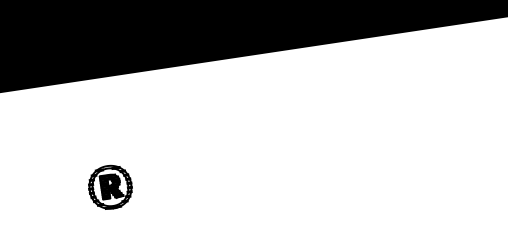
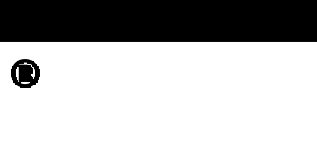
part: (111, 187) -> (25, 73), moved

